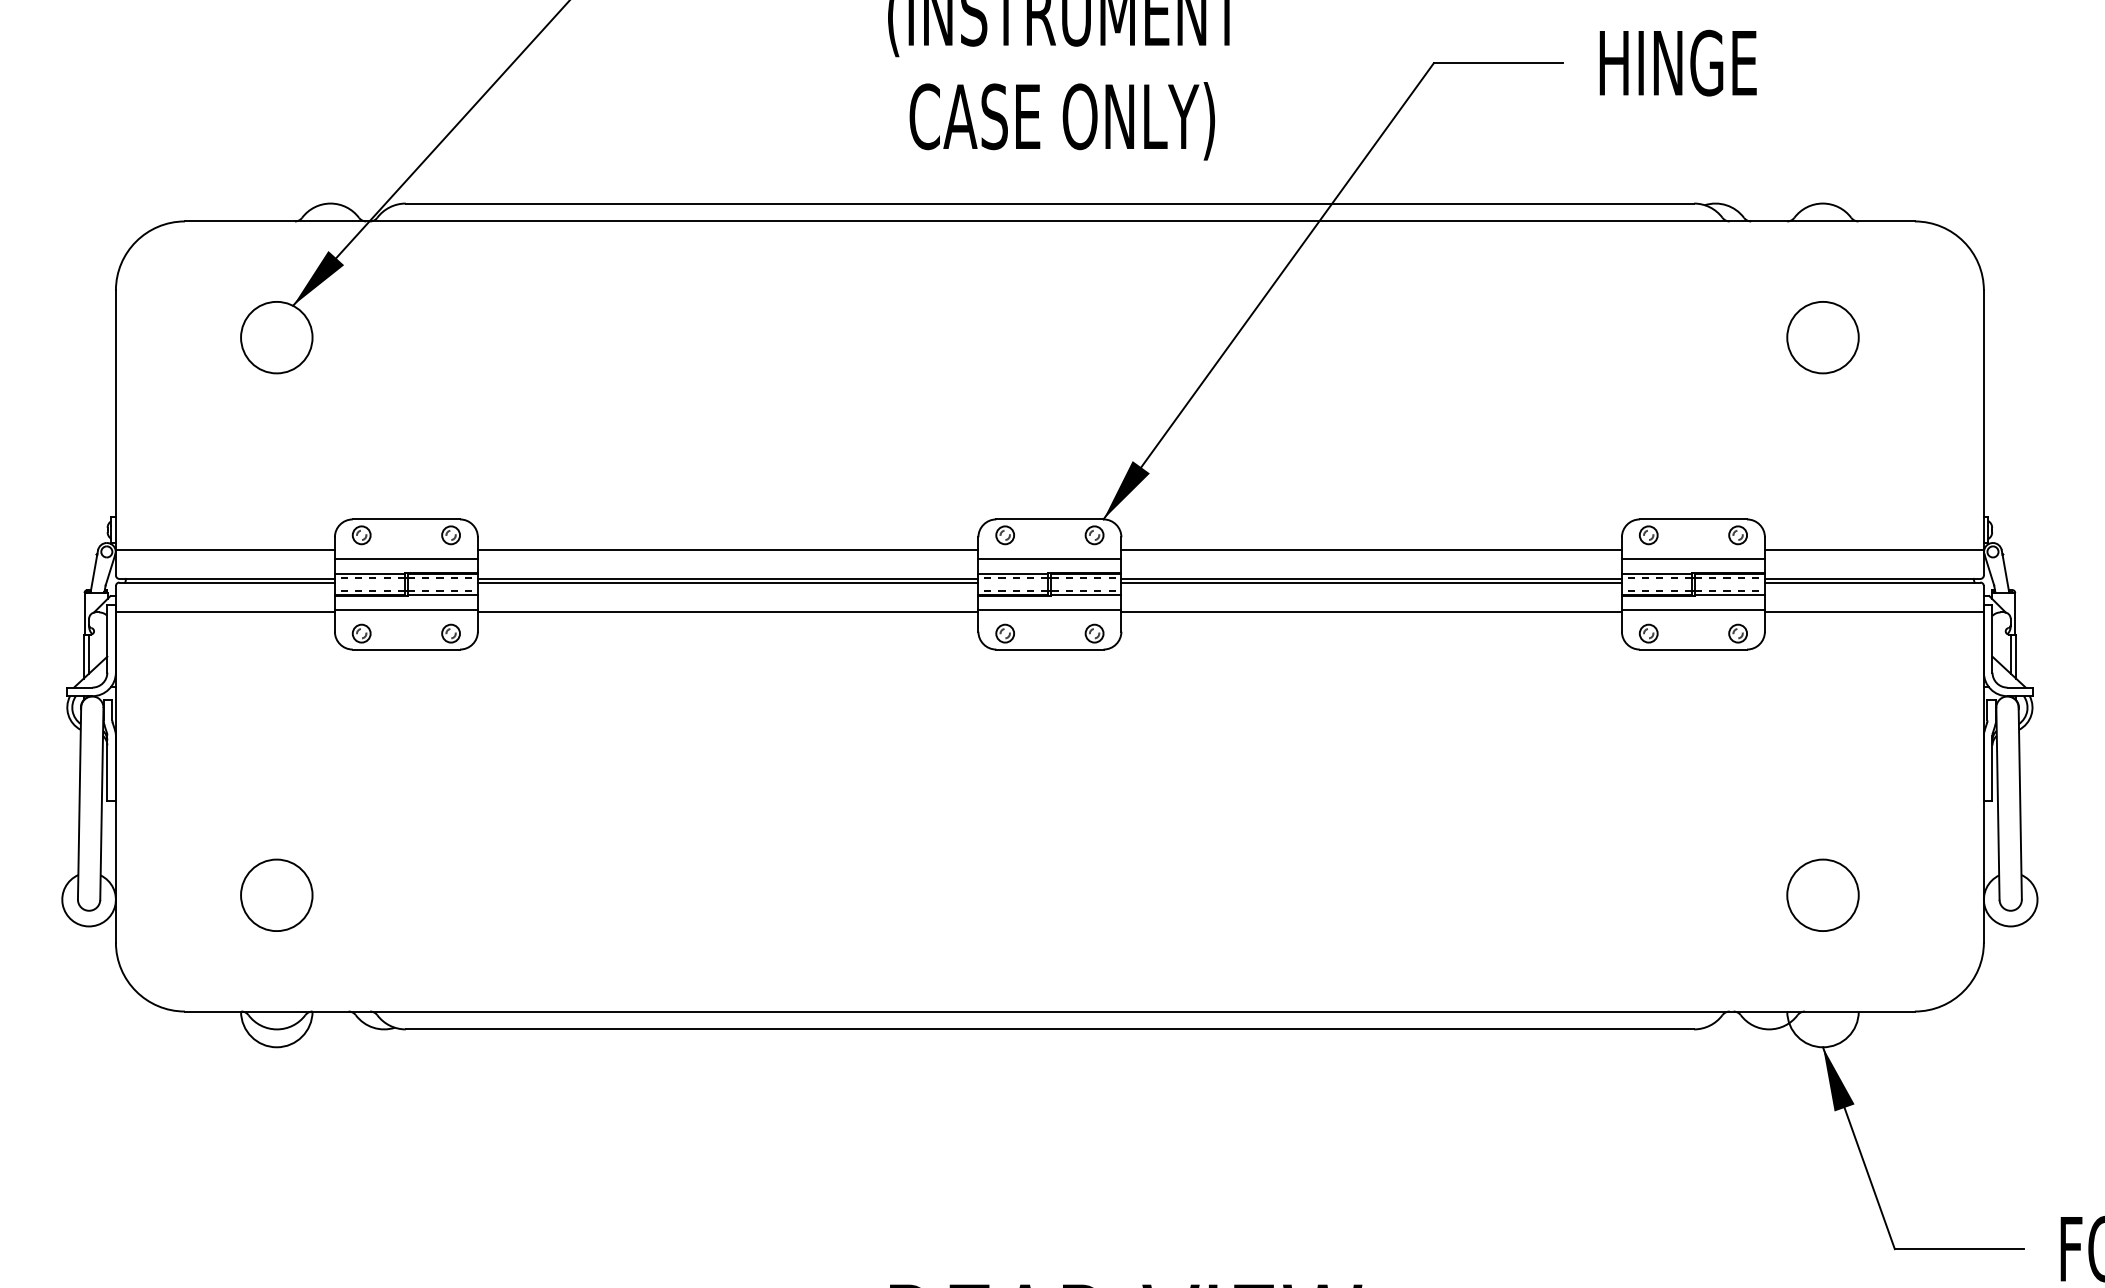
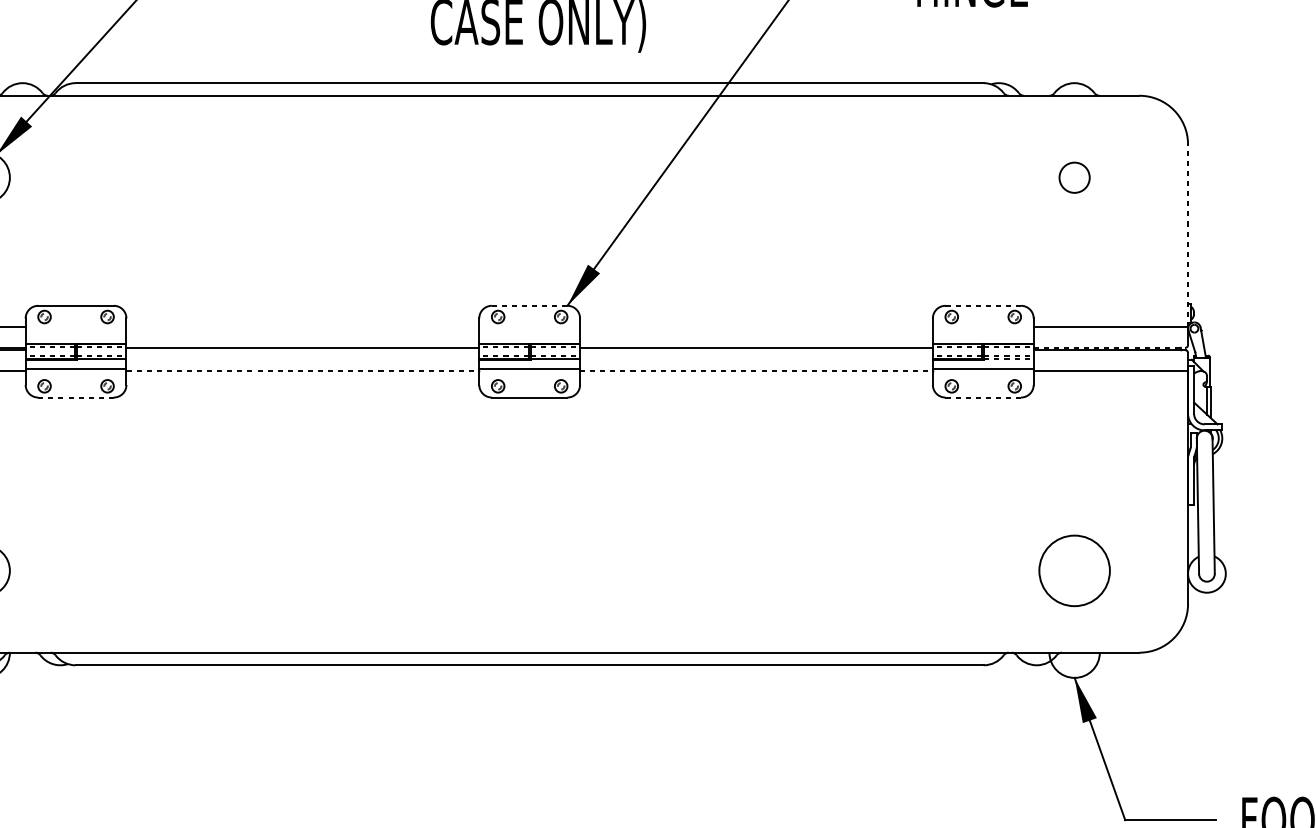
circle: (1822, 337) -> (1074, 177), size x0.6
line: (1983, 420) -> (1187, 236), solid -> dashed
line: (1049, 519) -> (529, 305), solid -> dashed
line: (1693, 519) -> (983, 305), solid -> dashed
line: (727, 549) -> (302, 327), removed
line: (1371, 549) -> (756, 327), removed
line: (405, 559) -> (75, 334), removed
line: (1049, 559) -> (529, 334), removed
line: (1692, 559) -> (982, 334), removed
line: (1872, 578) -> (1109, 347), solid -> dashed
line: (727, 582) -> (302, 350), removed
line: (1371, 582) -> (756, 350), removed
line: (1730, 595) -> (1009, 359), solid -> dashed
line: (728, 611) -> (303, 370), solid -> dashed
line: (1372, 611) -> (757, 370), solid -> dashed
line: (406, 649) -> (76, 397), solid -> dashed
line: (1693, 649) -> (983, 397), solid -> dashed
circle: (1822, 894) -> (1074, 570), size x1.4

